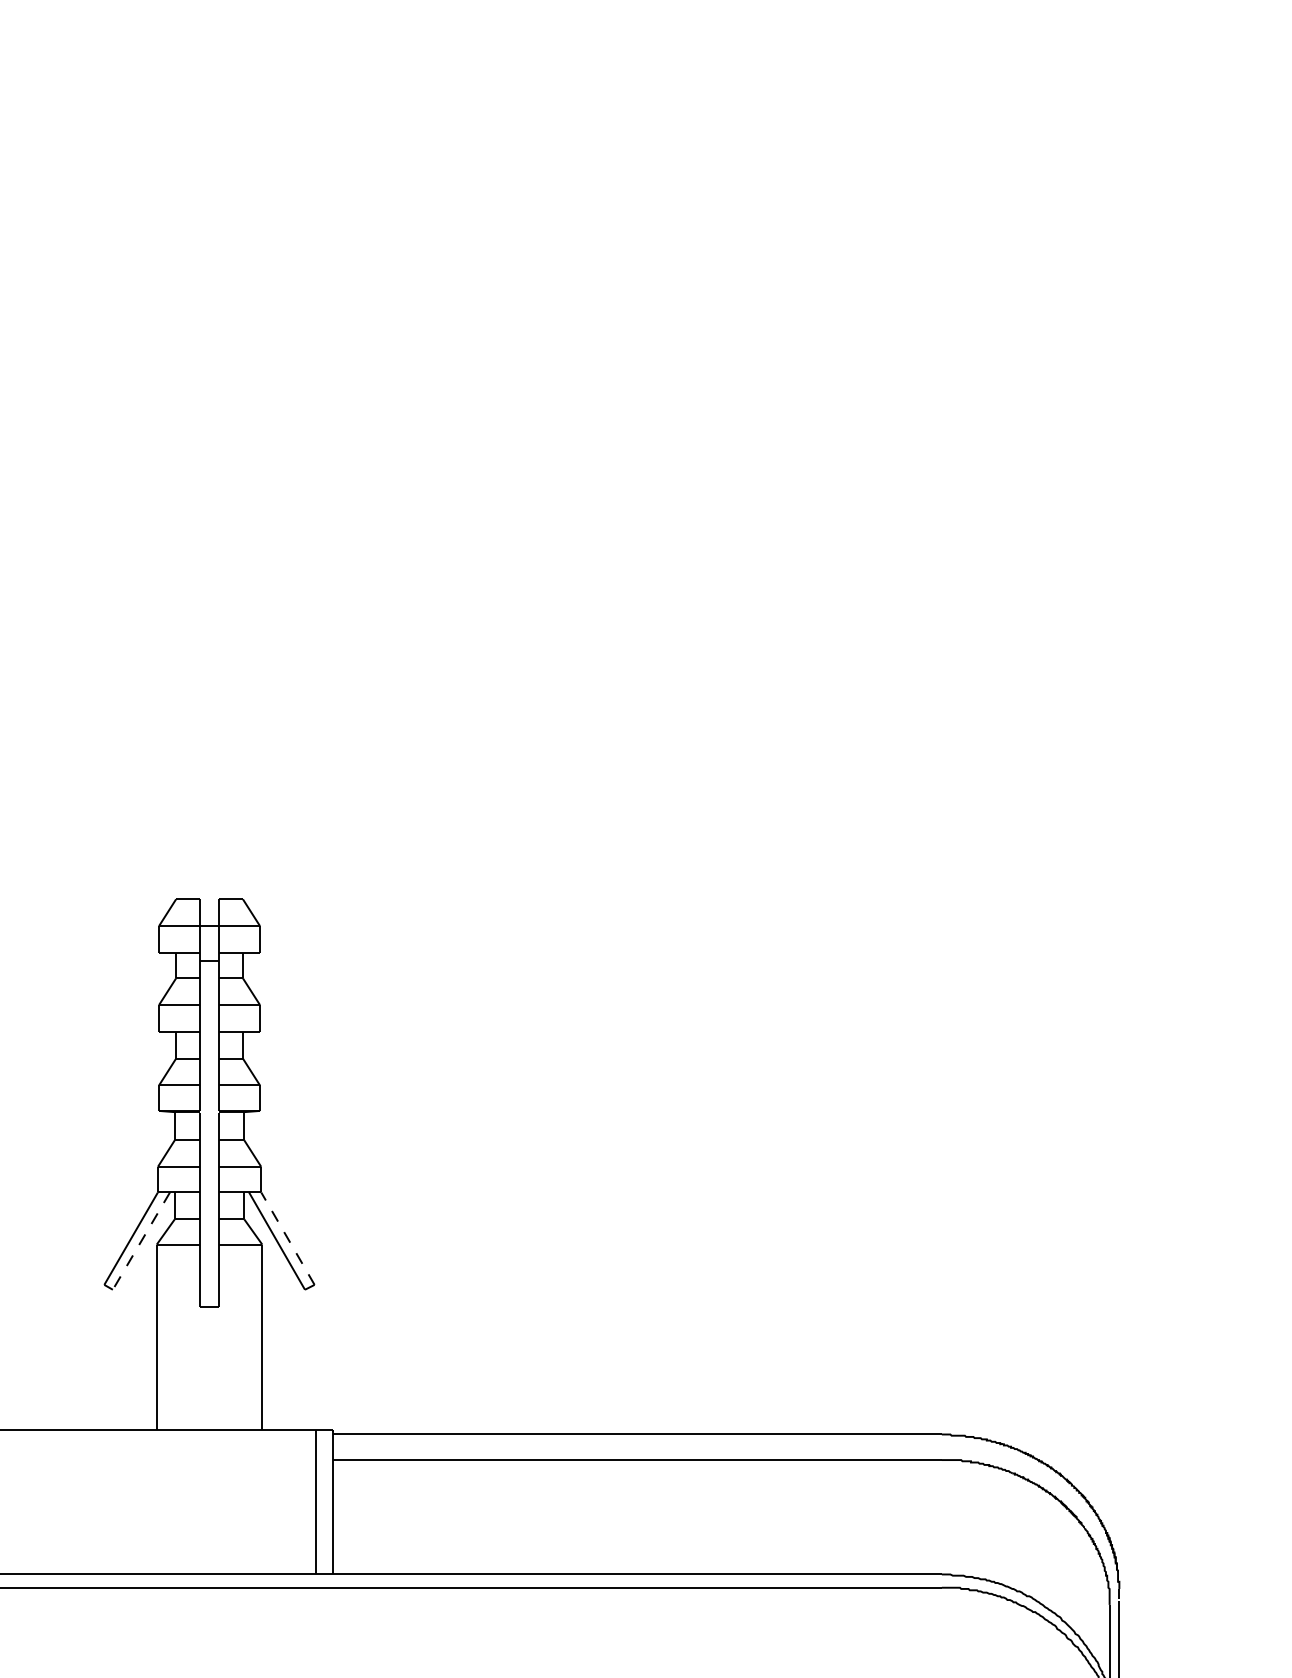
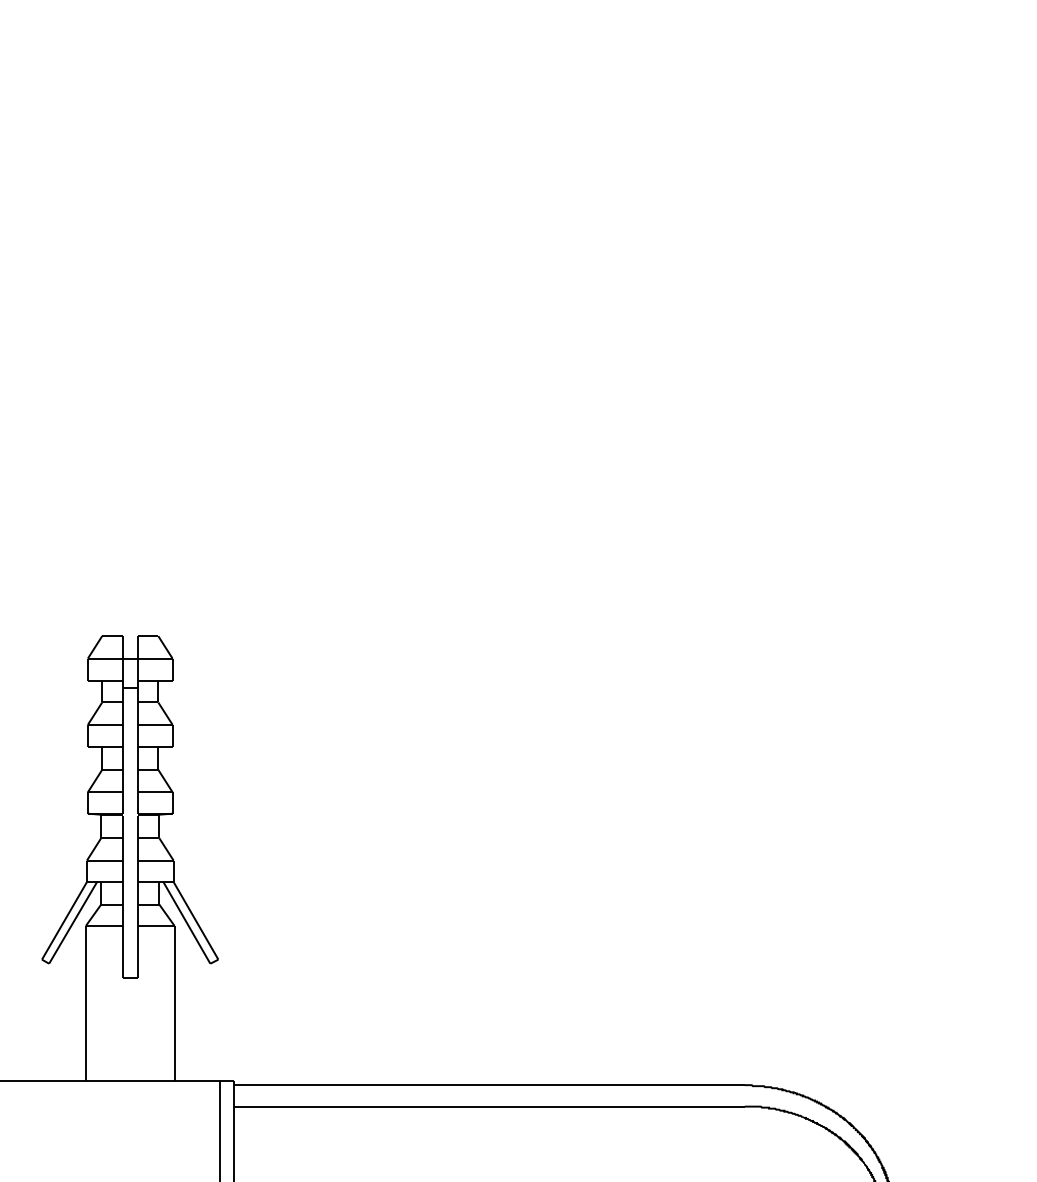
line: (287, 1238) -> (195, 920), dashed -> solid
line: (141, 1241) -> (73, 923), dashed -> solid

